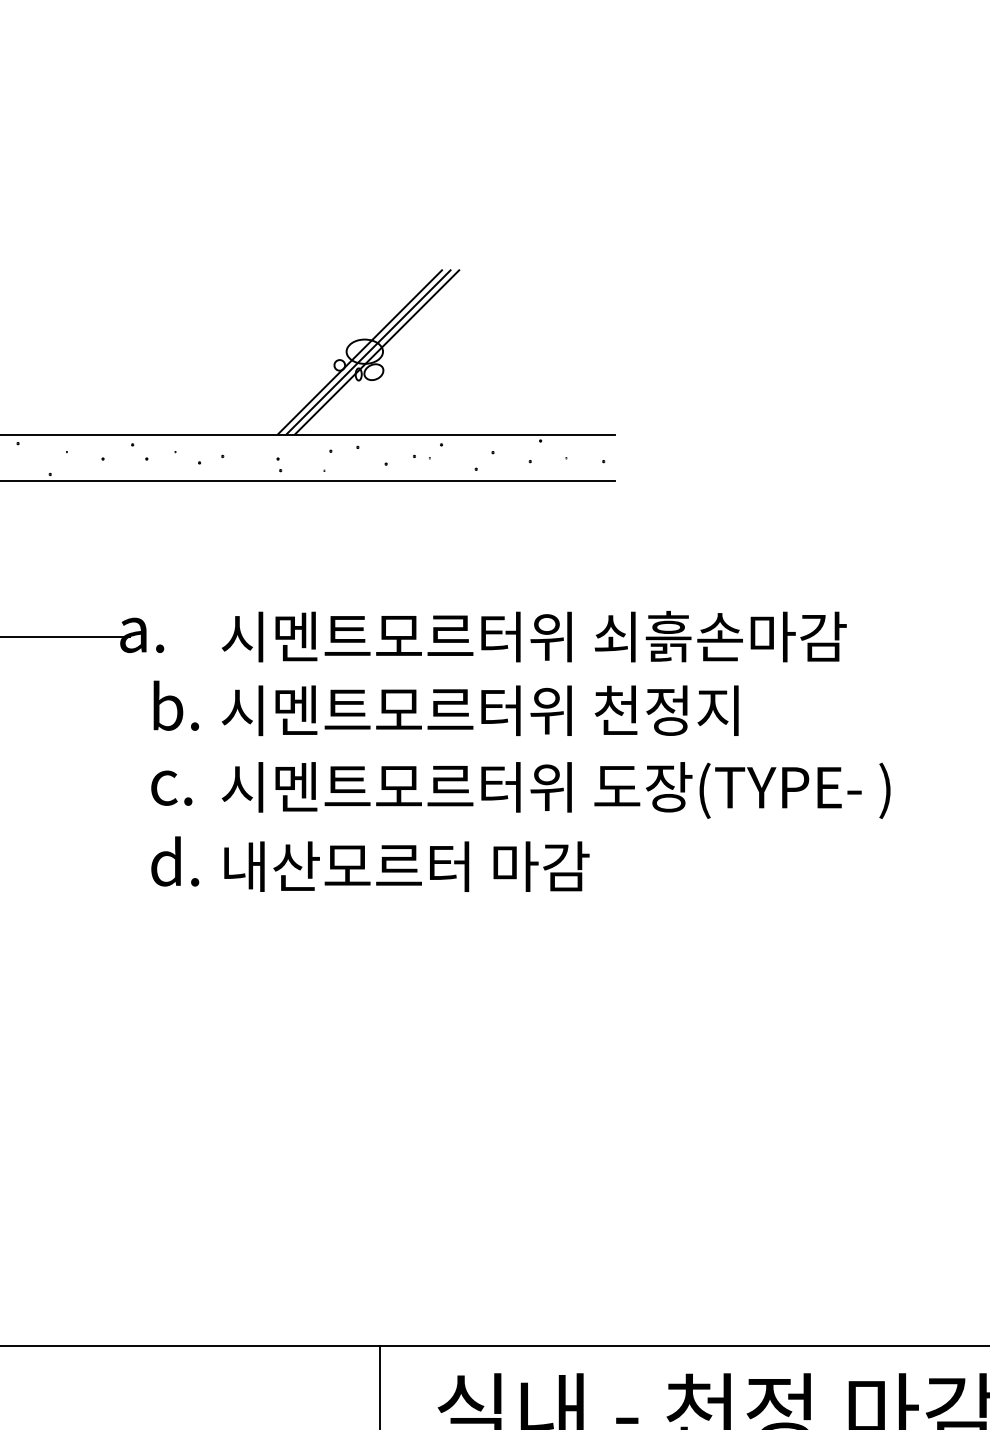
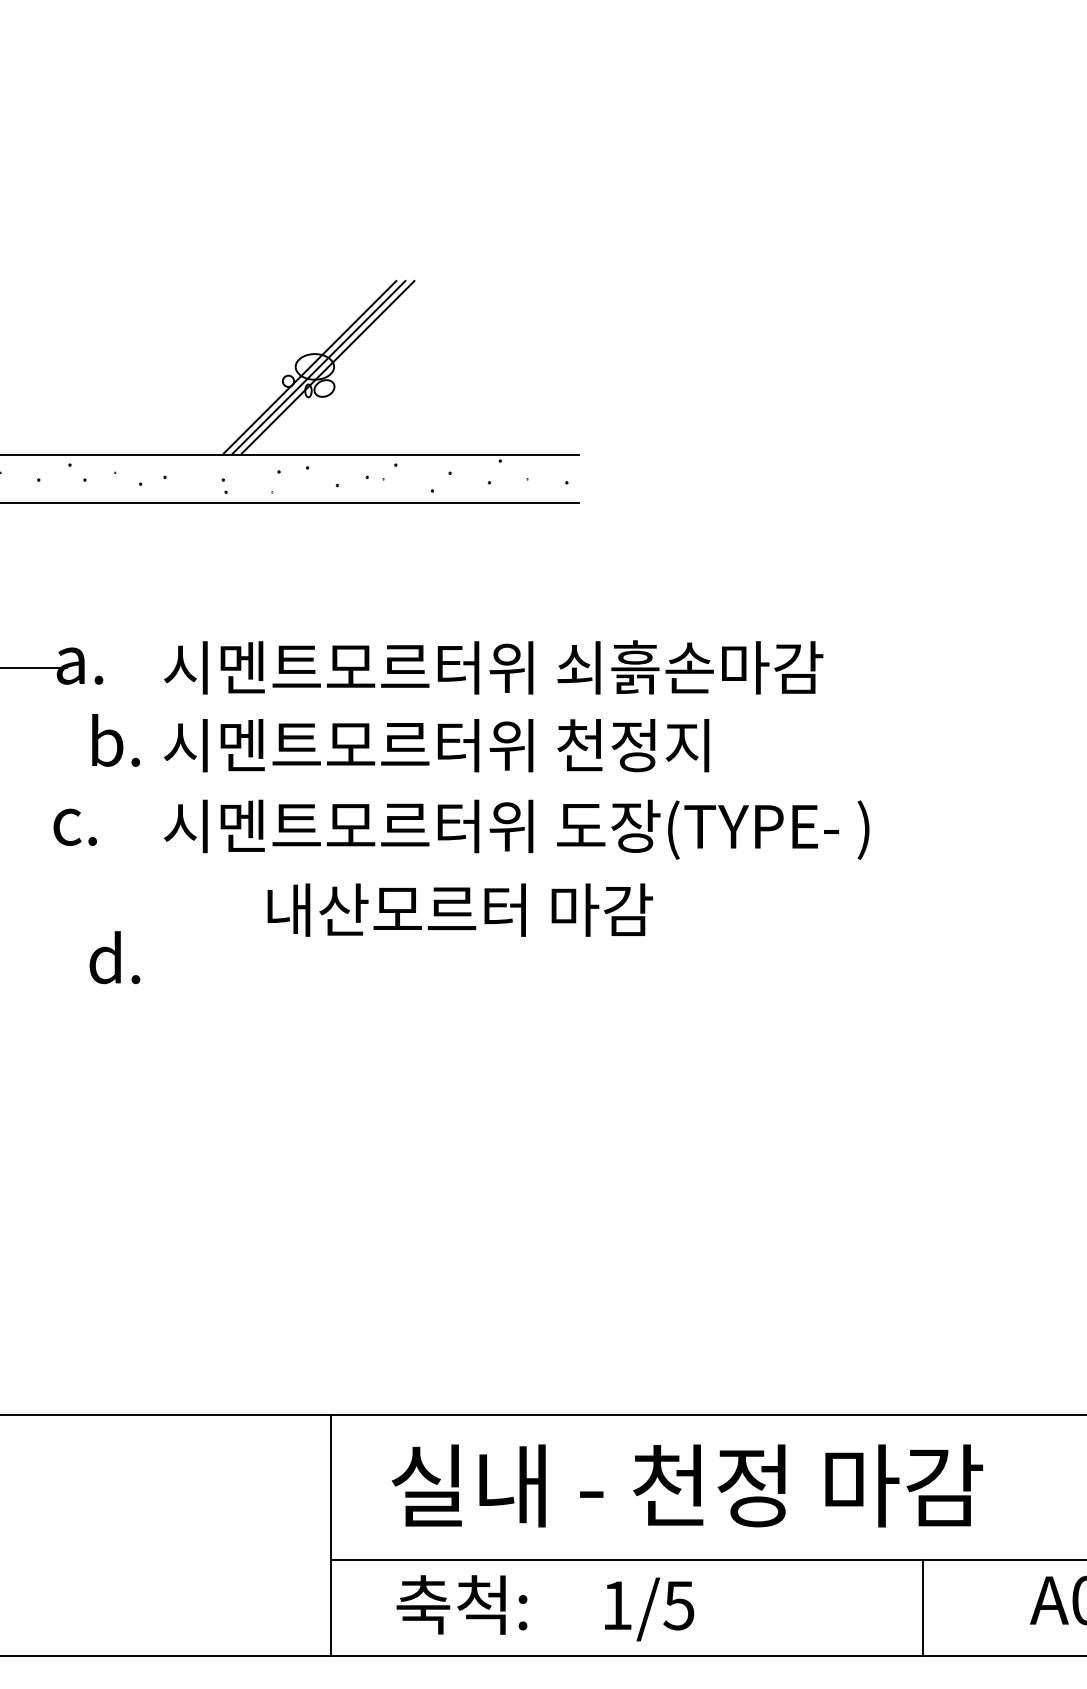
text: (171, 787) -> (74, 826), moved
text: (174, 861) -> (114, 957), moved
text: (406, 866) -> (459, 909), moved

